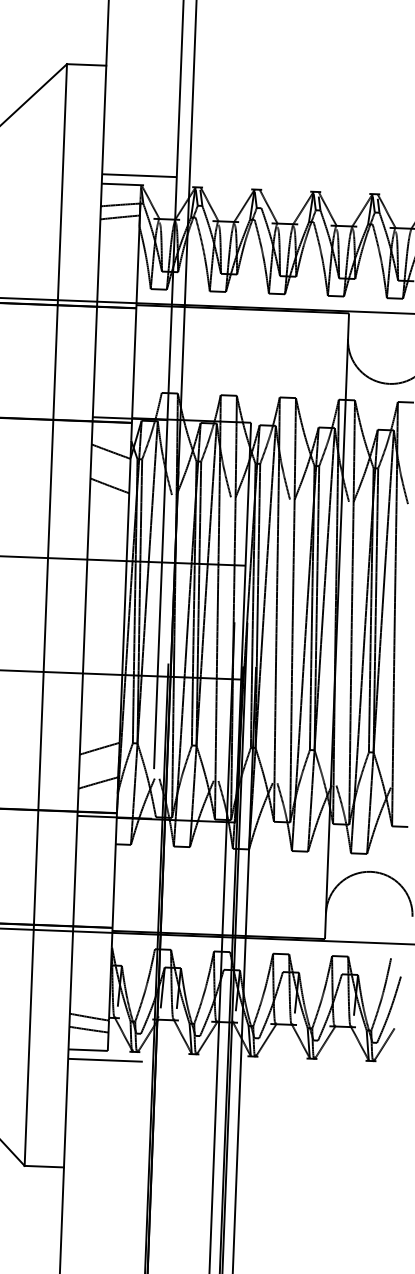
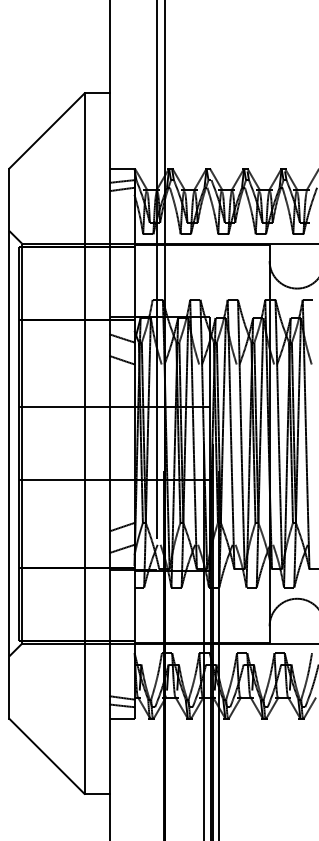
line: (138, 175) -> (132, 162), removed
line: (104, 1059) -> (132, 724), removed

